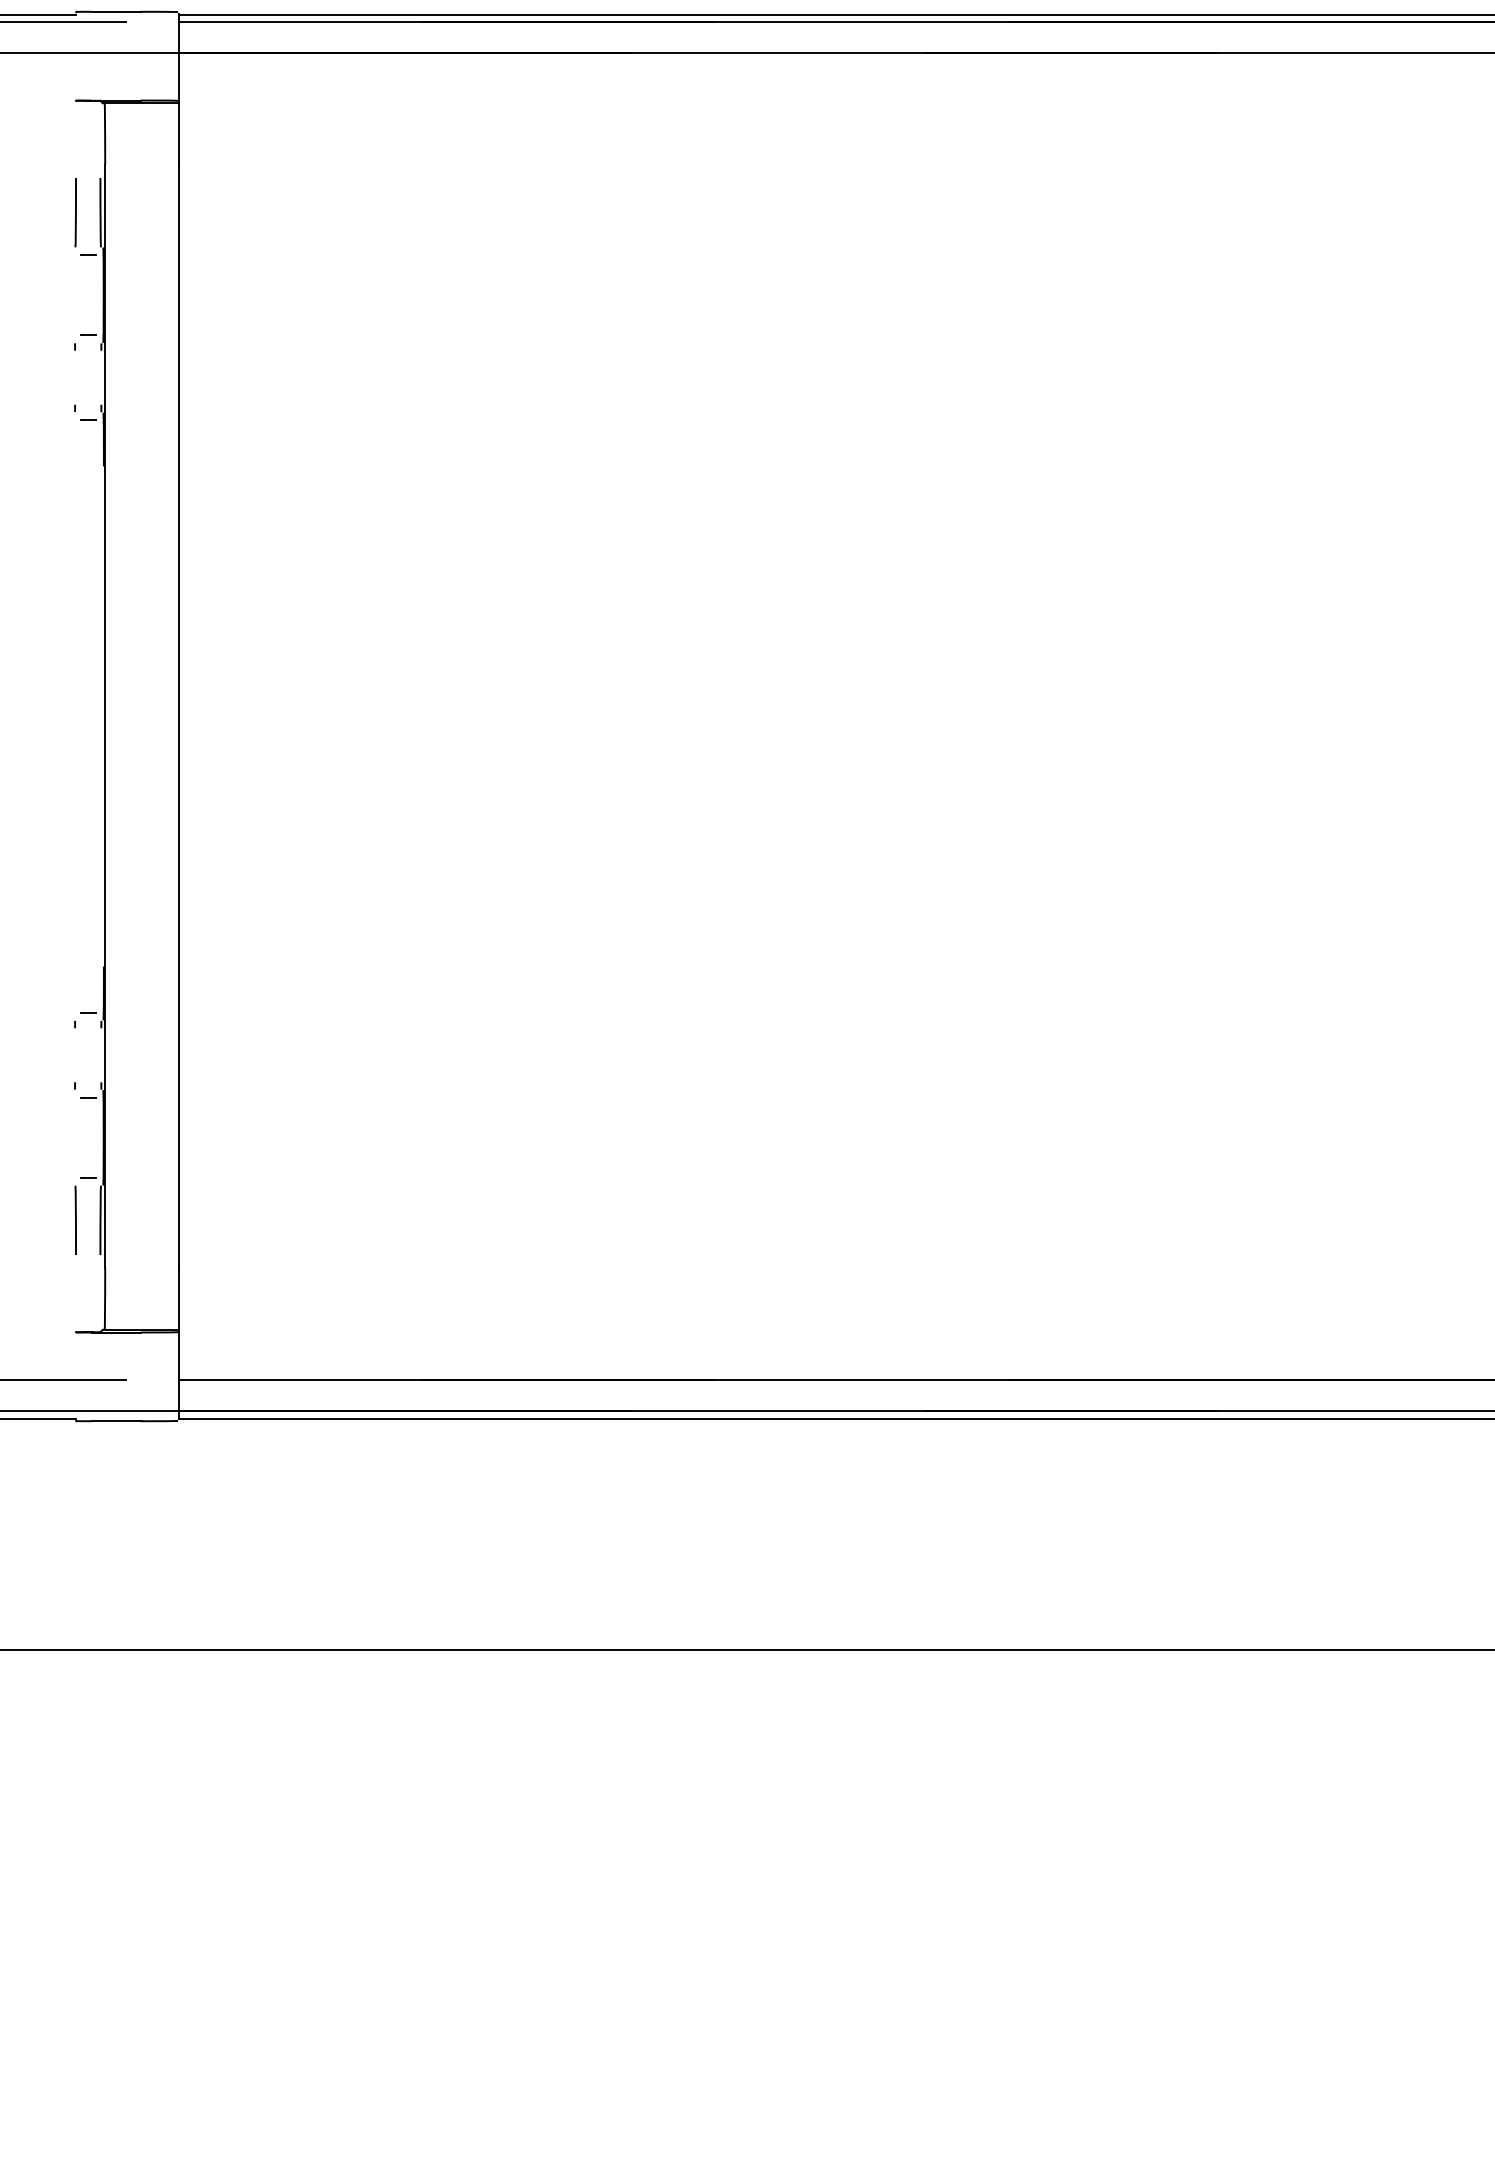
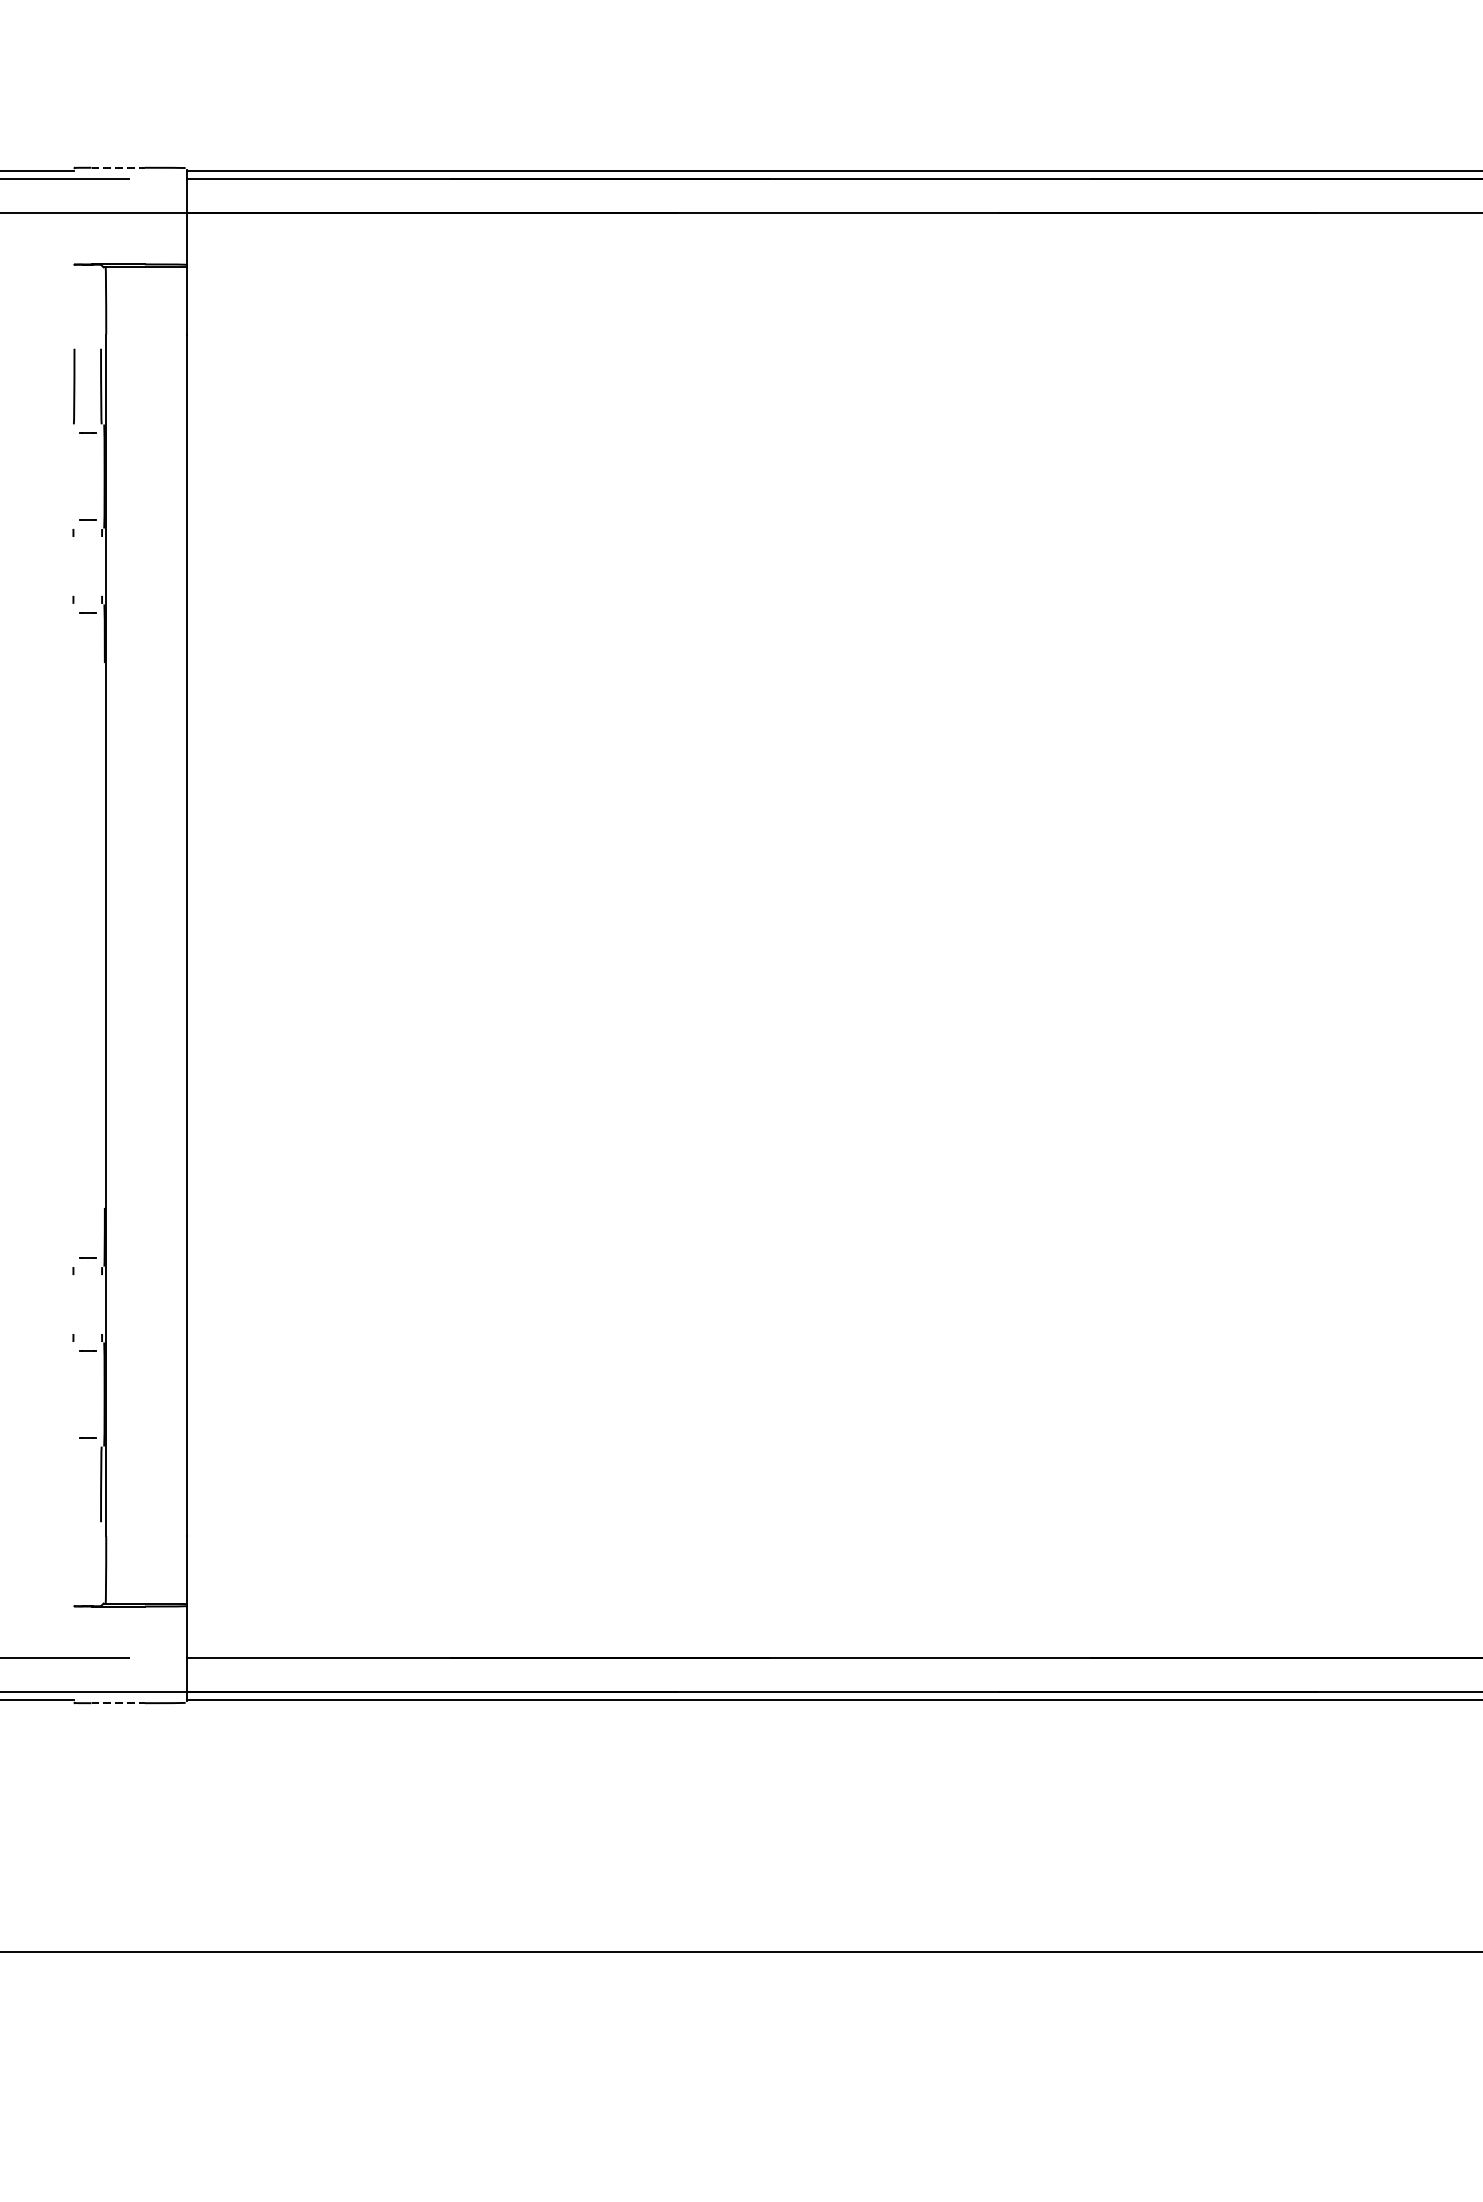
line: (116, 11) -> (118, 167), solid -> dashed
line: (75, 1219) -> (73, 1483), removed
line: (116, 1421) -> (118, 1703), solid -> dashed

